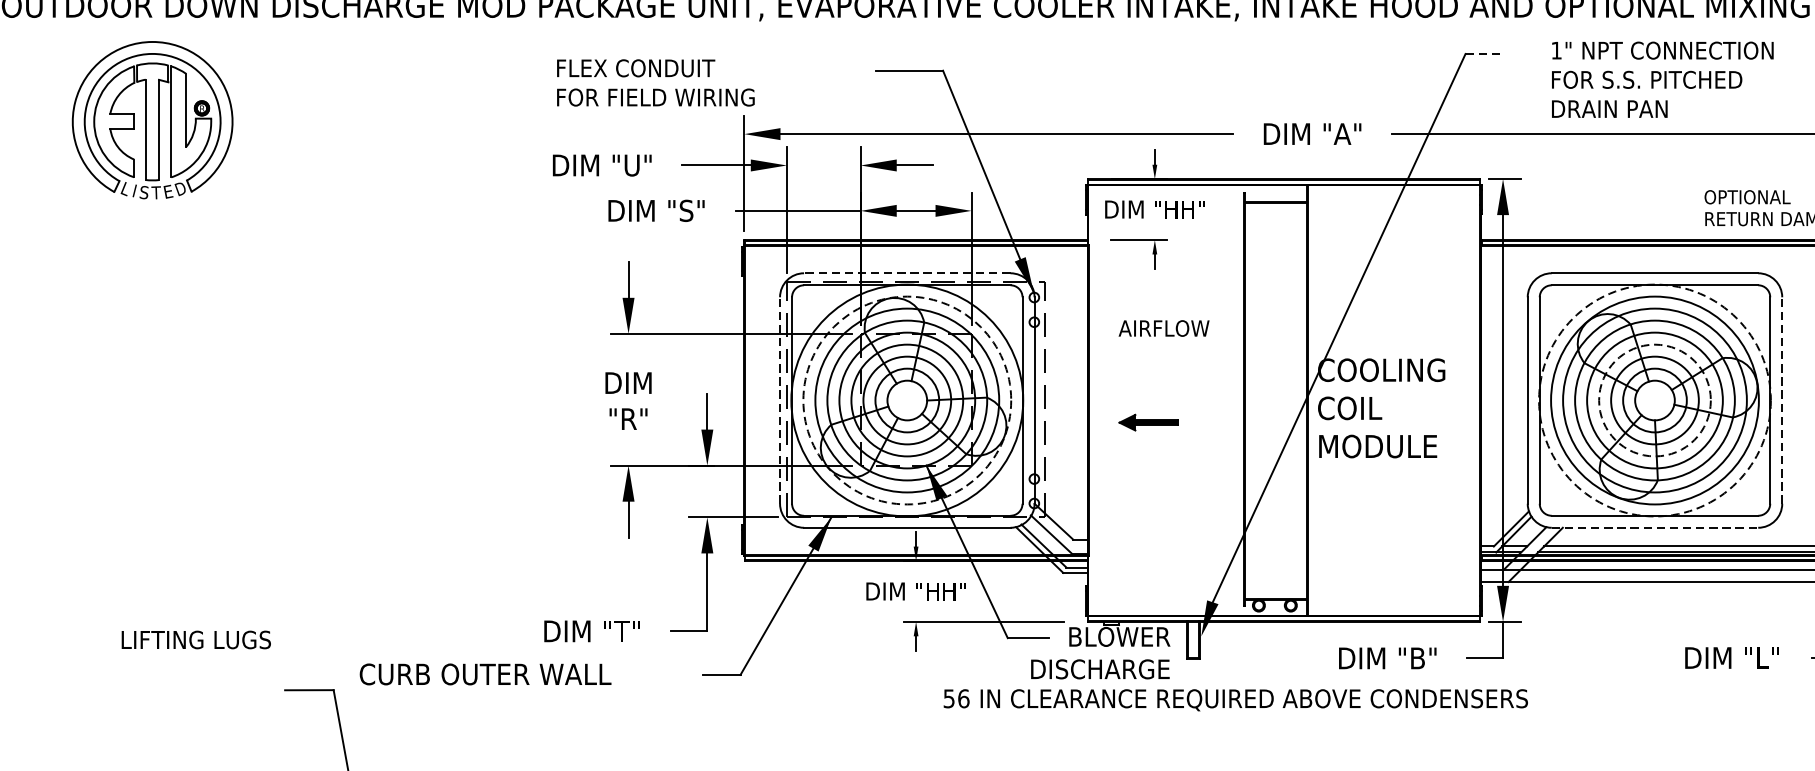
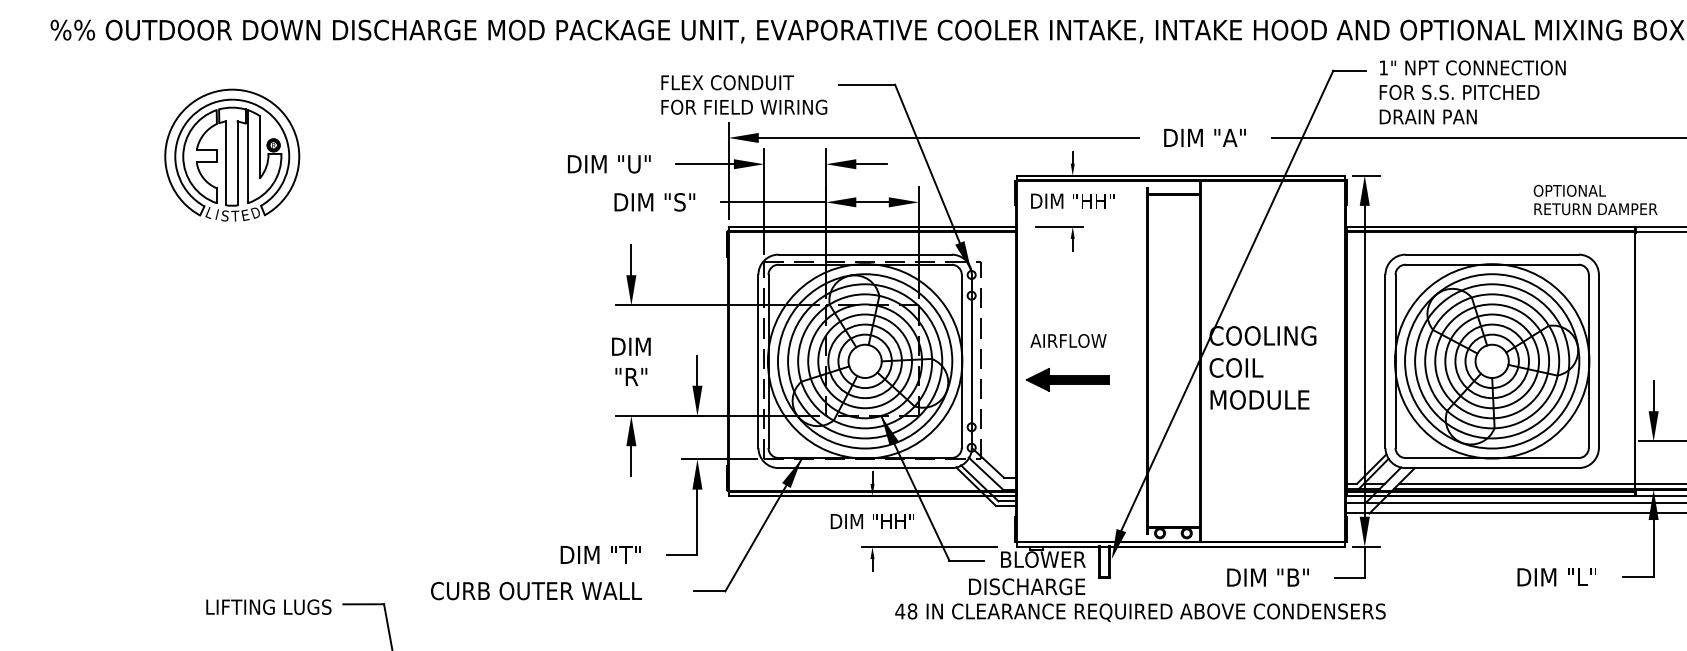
line: (1486, 53) -> (1350, 70), dashed -> solid
text: (1662, 79) -> (1472, 92), moved
text: (656, 82) -> (744, 94), moved
part: (152, 119) -> (232, 154), moved
line: (907, 273) -> (865, 254), dashed -> solid
text: (1164, 327) -> (1068, 340), moved
line: (780, 400) -> (758, 361), dashed -> solid
circle: (906, 400) -> (864, 361), dashed -> solid
circle: (1654, 400) -> (1491, 361), dashed -> solid
circle: (1655, 400) -> (1492, 361), dashed -> solid
line: (1781, 400) -> (1598, 361), dashed -> solid
part: (1148, 422) -> (1067, 379), size x1.67
line: (1655, 528) -> (1492, 468), dashed -> solid
text: (195, 639) -> (268, 606), moved
text: (485, 674) -> (536, 591), moved
text: (956, 698) -> (906, 611), 56 -> 48

